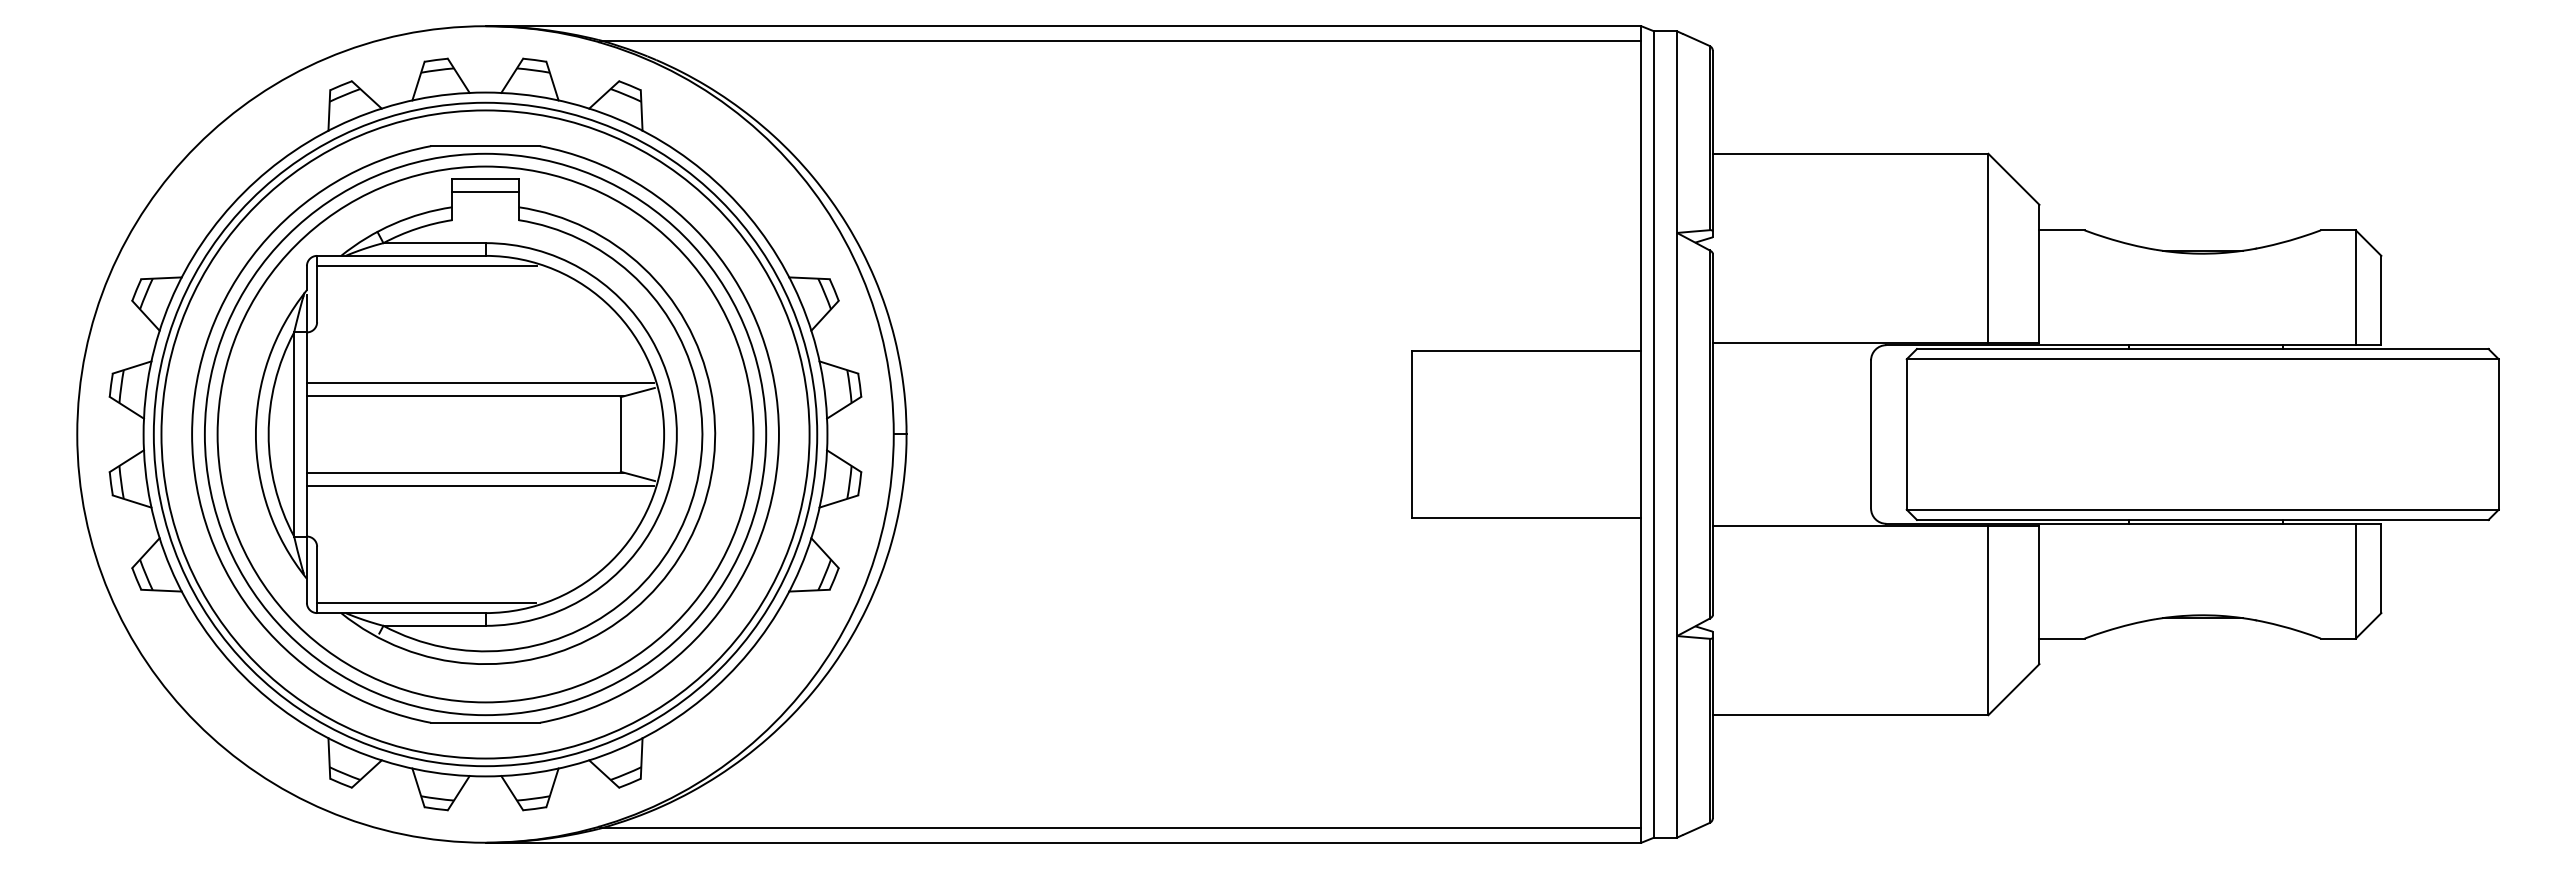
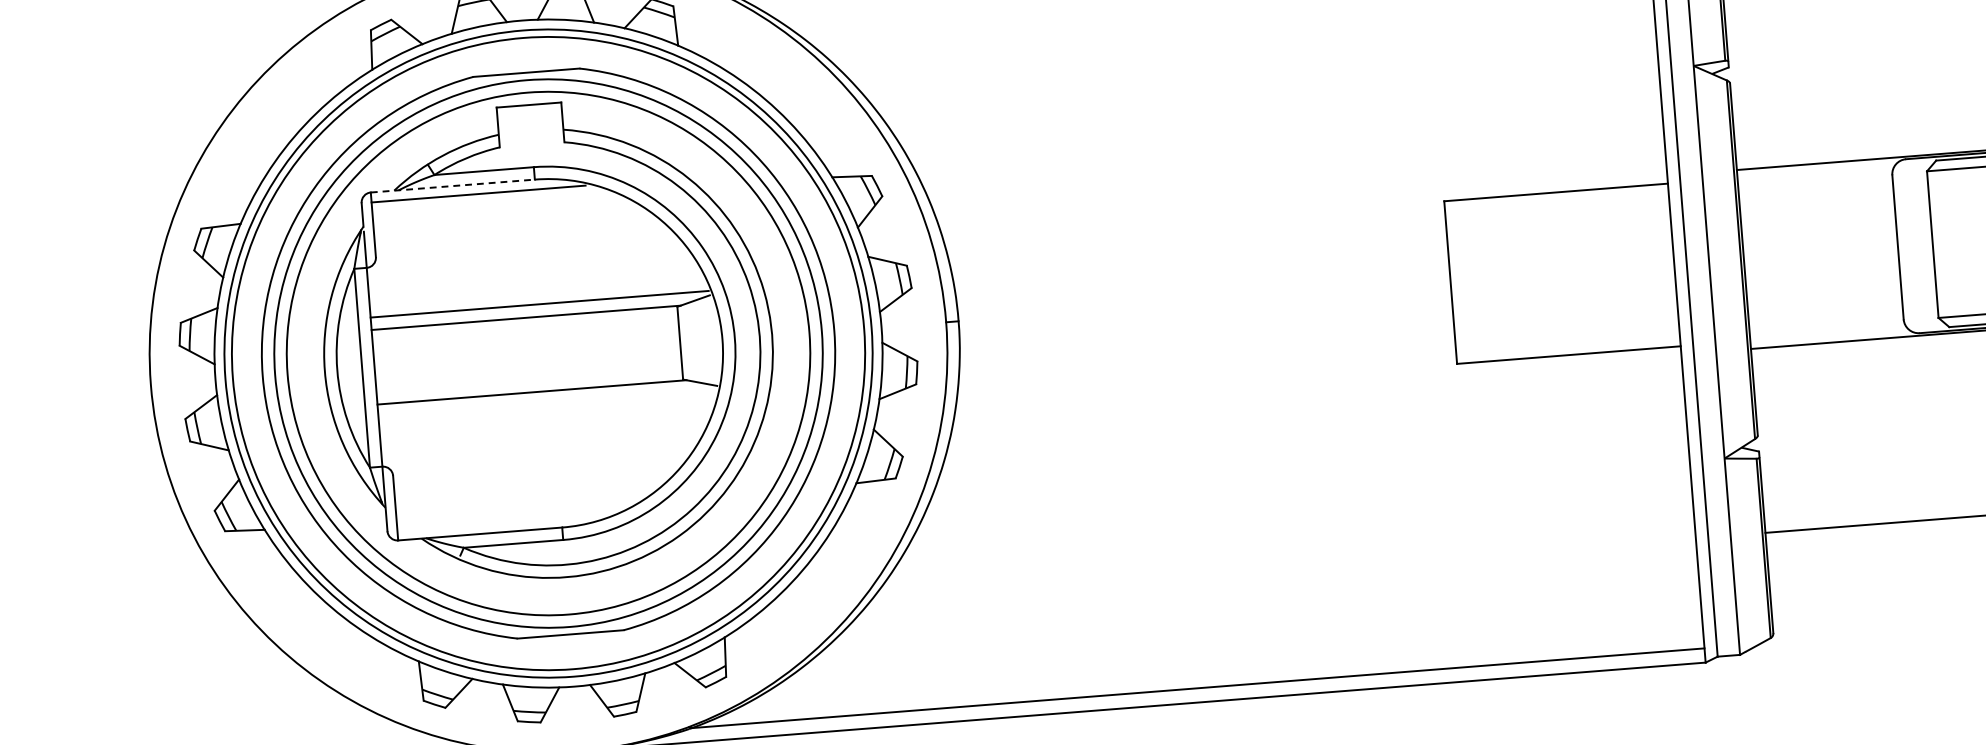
line: (485, 192) -> (529, 117), removed
line: (401, 255) -> (452, 185), solid -> dashed
line: (480, 485) -> (547, 403), removed
line: (426, 602) -> (503, 521), removed

